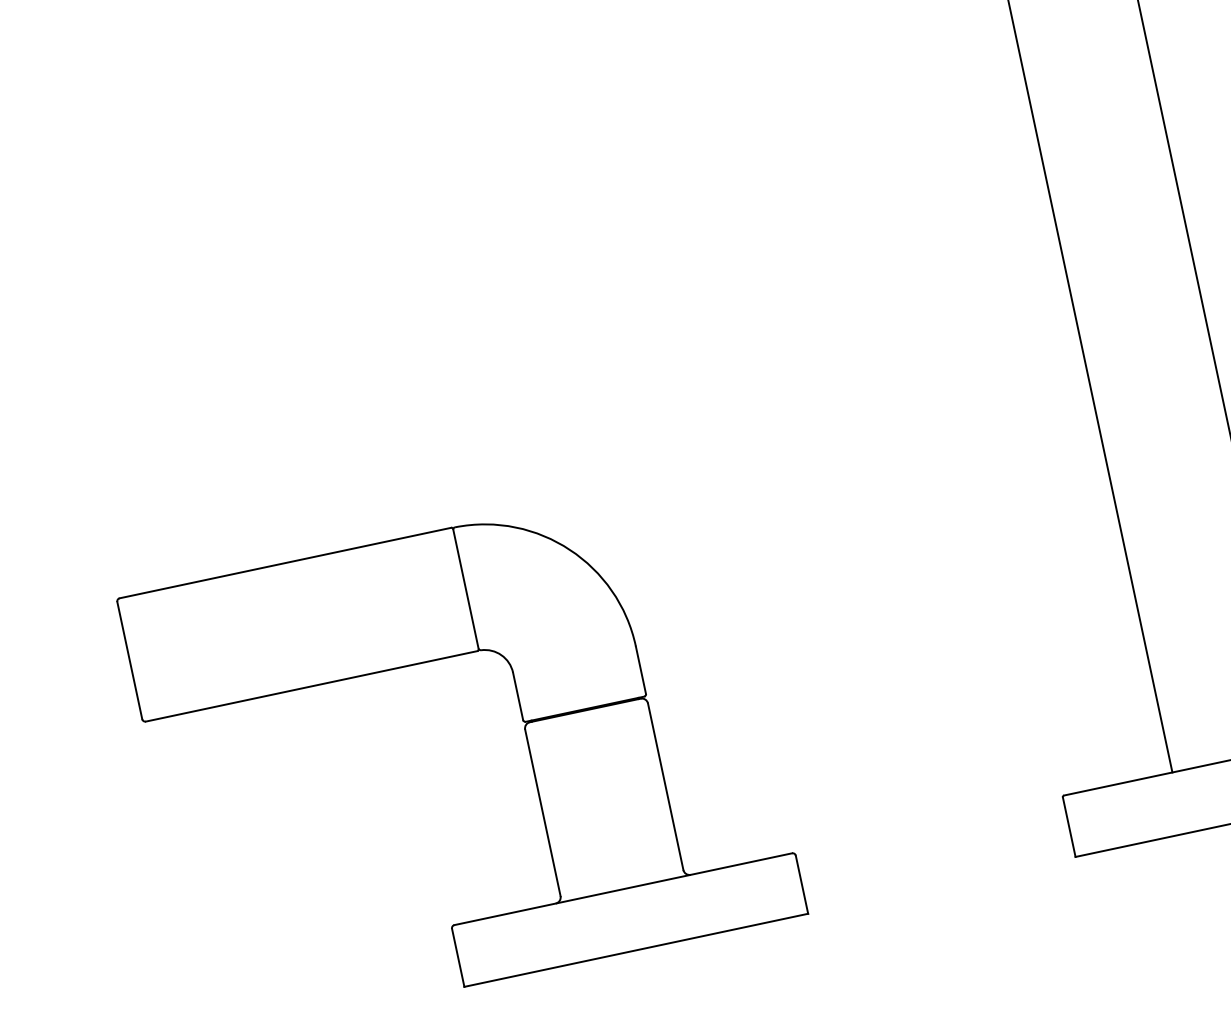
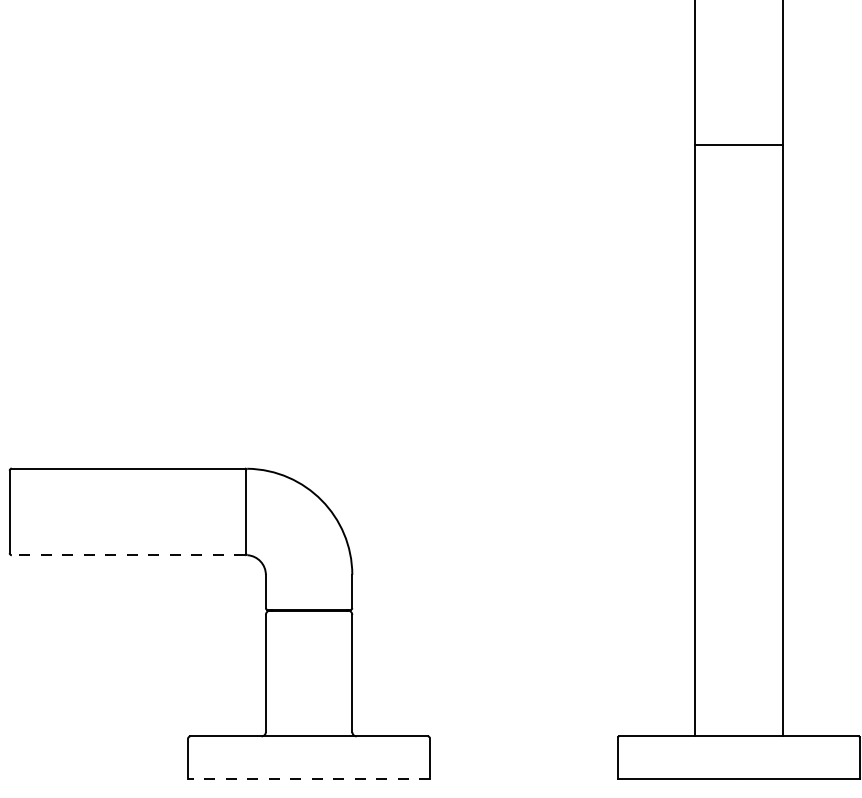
line: (311, 686) -> (128, 555), solid -> dashed
line: (636, 950) -> (309, 779), solid -> dashed

